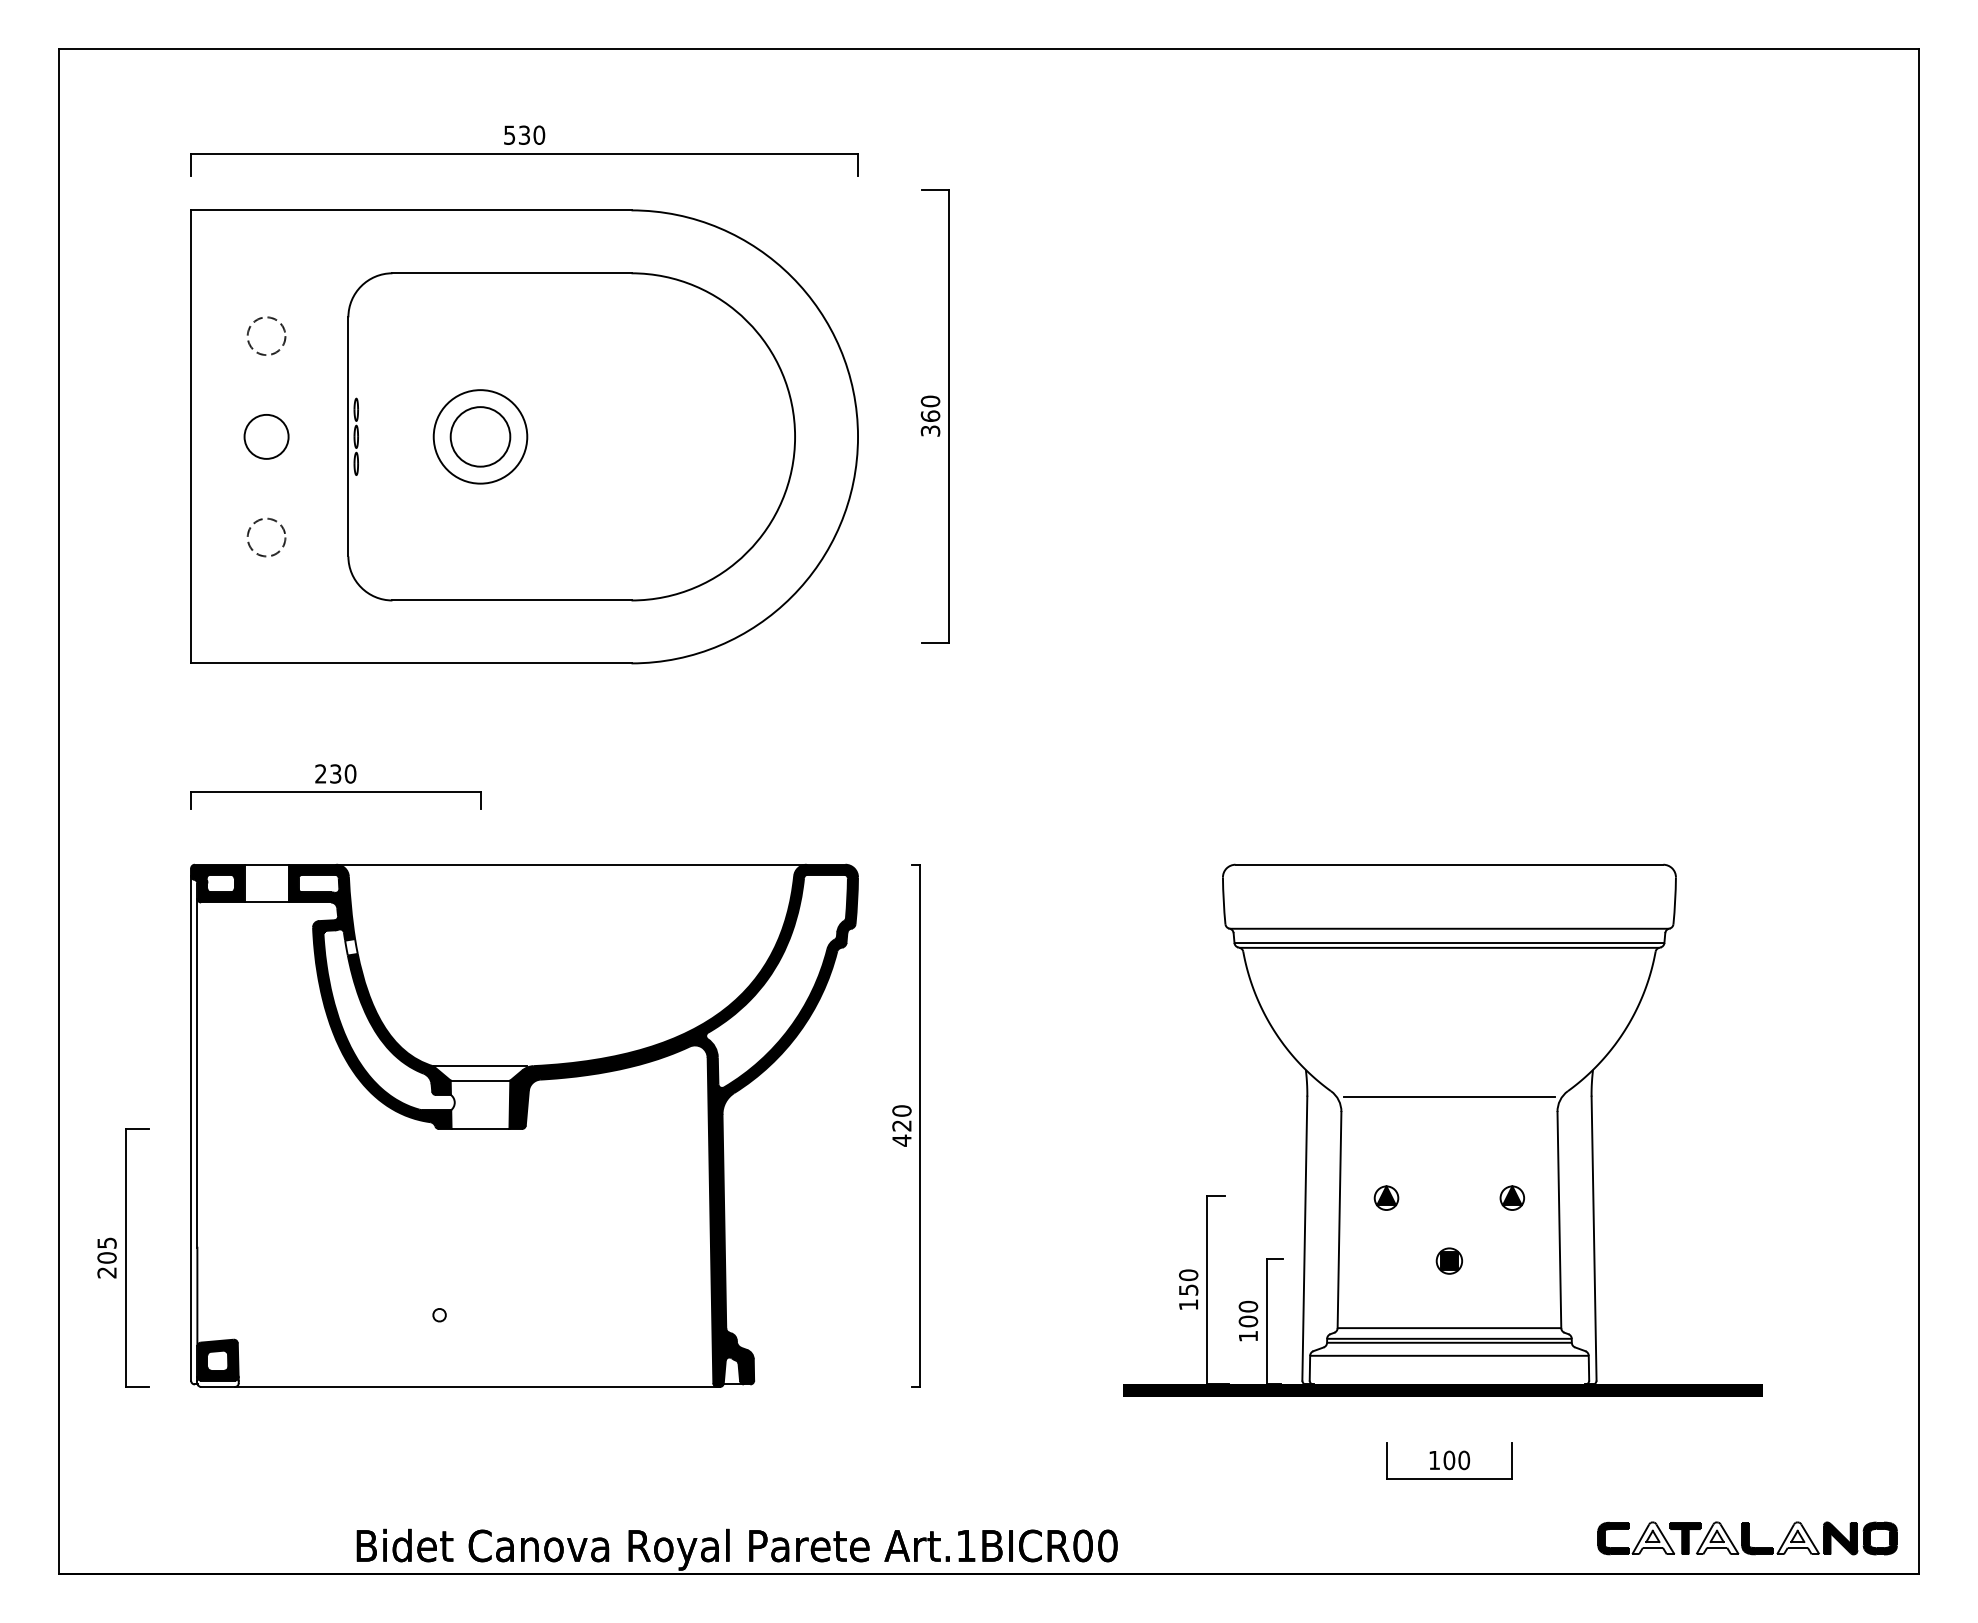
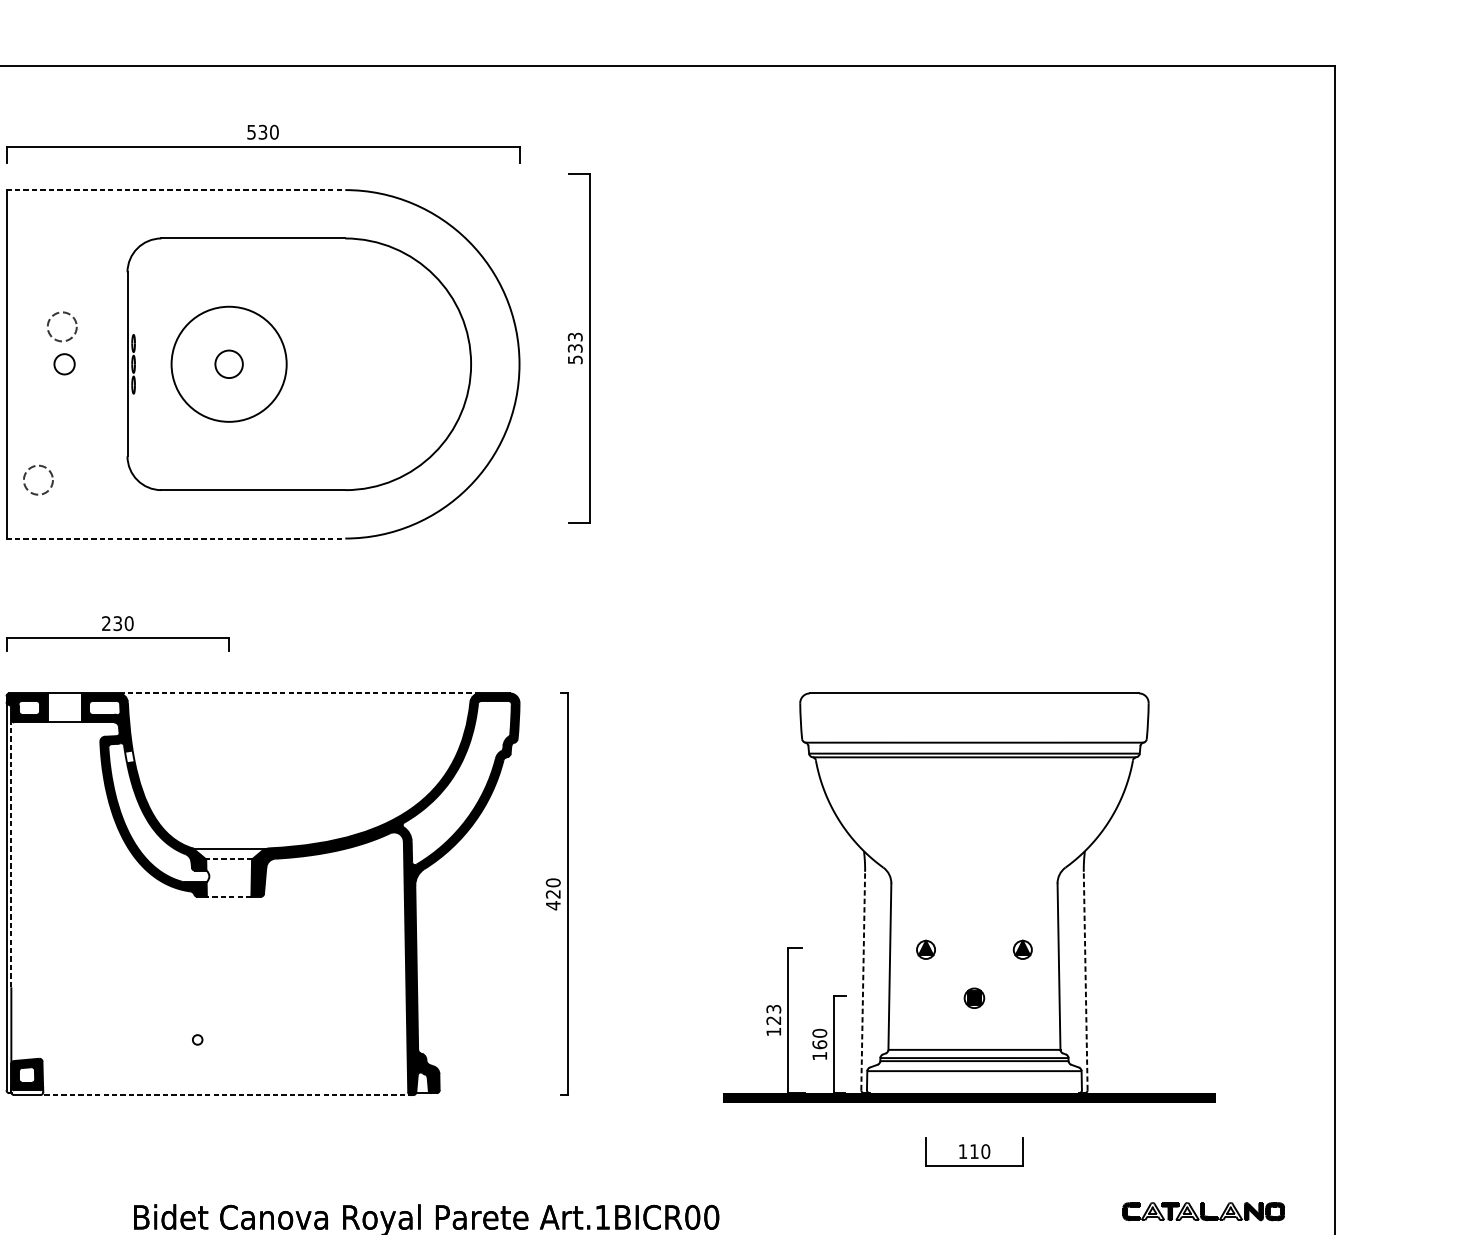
line: (411, 210) -> (176, 190), solid -> dashed
circle: (266, 335) -> (62, 326), moved
text: (930, 415) -> (575, 347), 360 -> 533
circle: (266, 436) -> (64, 364), size x0.6
circle: (480, 436) -> (229, 364), size x0.6
circle: (480, 436) -> (229, 364), size x1.6
circle: (266, 537) -> (38, 480), moved
line: (411, 663) -> (176, 538), solid -> dashed
line: (570, 864) -> (298, 693), solid -> dashed
line: (197, 1073) -> (11, 853), solid -> dashed
line: (480, 1080) -> (229, 859), solid -> dashed
line: (1449, 1097) -> (974, 872), removed
line: (480, 1129) -> (229, 897), solid -> dashed
line: (1304, 1238) -> (862, 980), solid -> dashed
line: (1594, 1238) -> (1086, 980), solid -> dashed
text: (1188, 1282) -> (773, 1014), 150 -> 123
text: (1247, 1321) -> (819, 1044), 100 -> 160
line: (477, 1386) -> (226, 1094), solid -> dashed
text: (1449, 1460) -> (974, 1151), 100 -> 110
part: (1747, 1538) -> (1203, 1211), size x0.7

